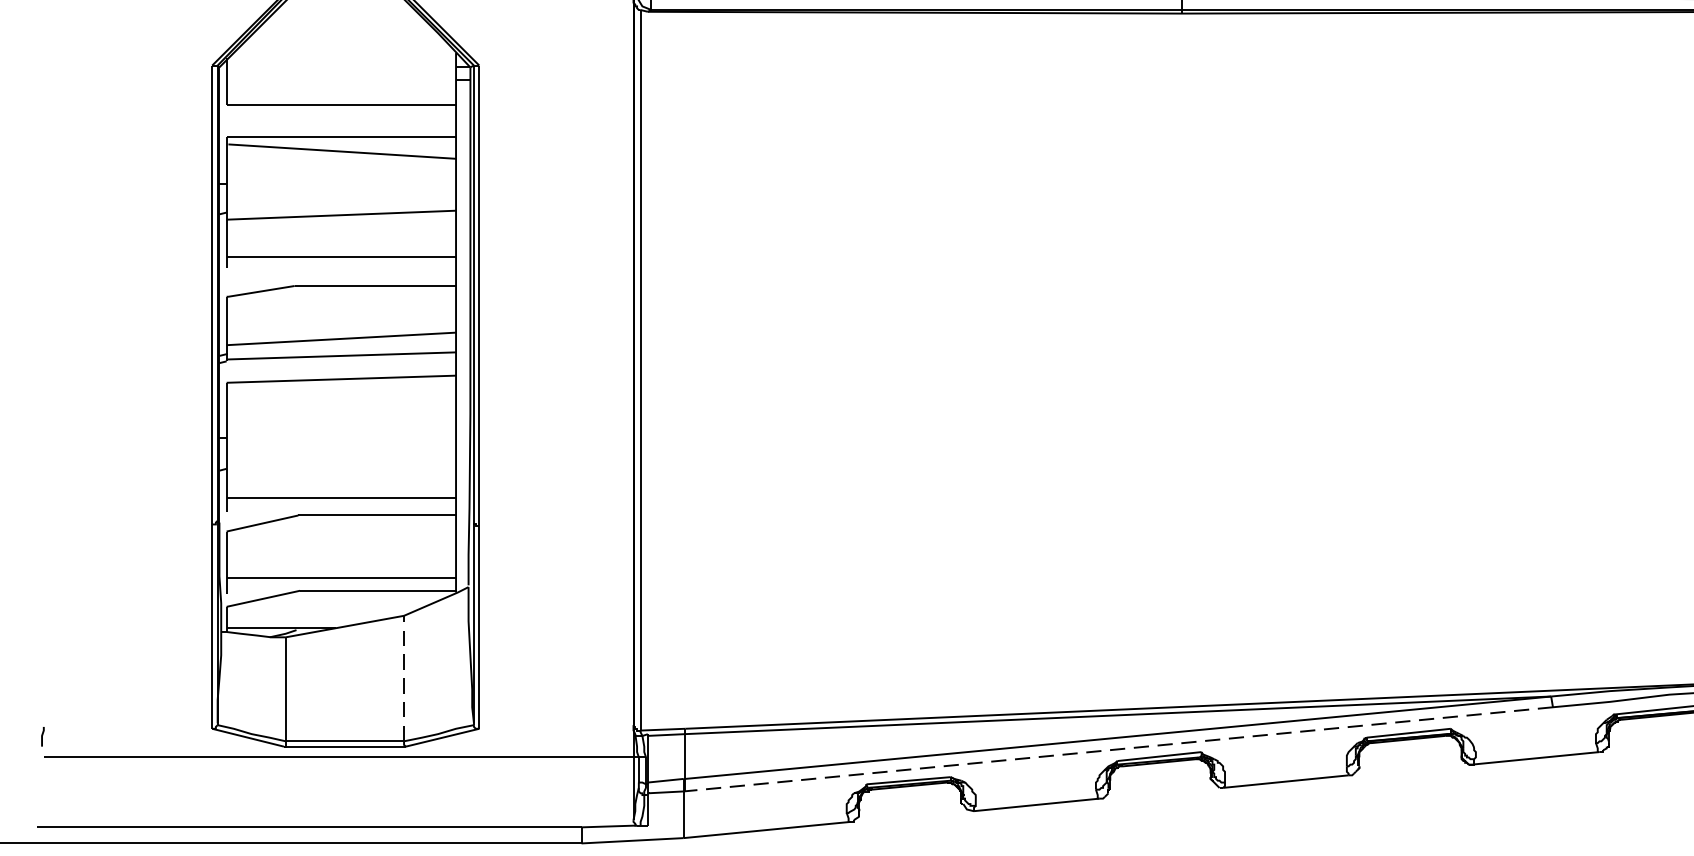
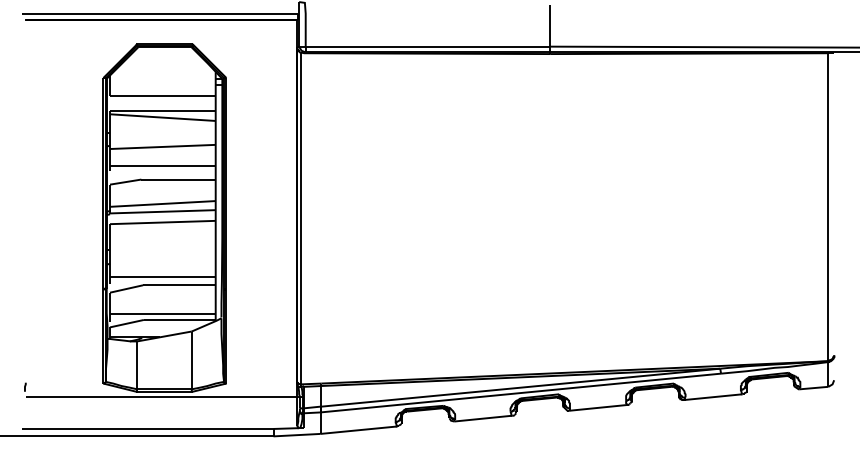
line: (403, 678) -> (191, 360), dashed -> solid
line: (1117, 750) -> (520, 393), dashed -> solid

